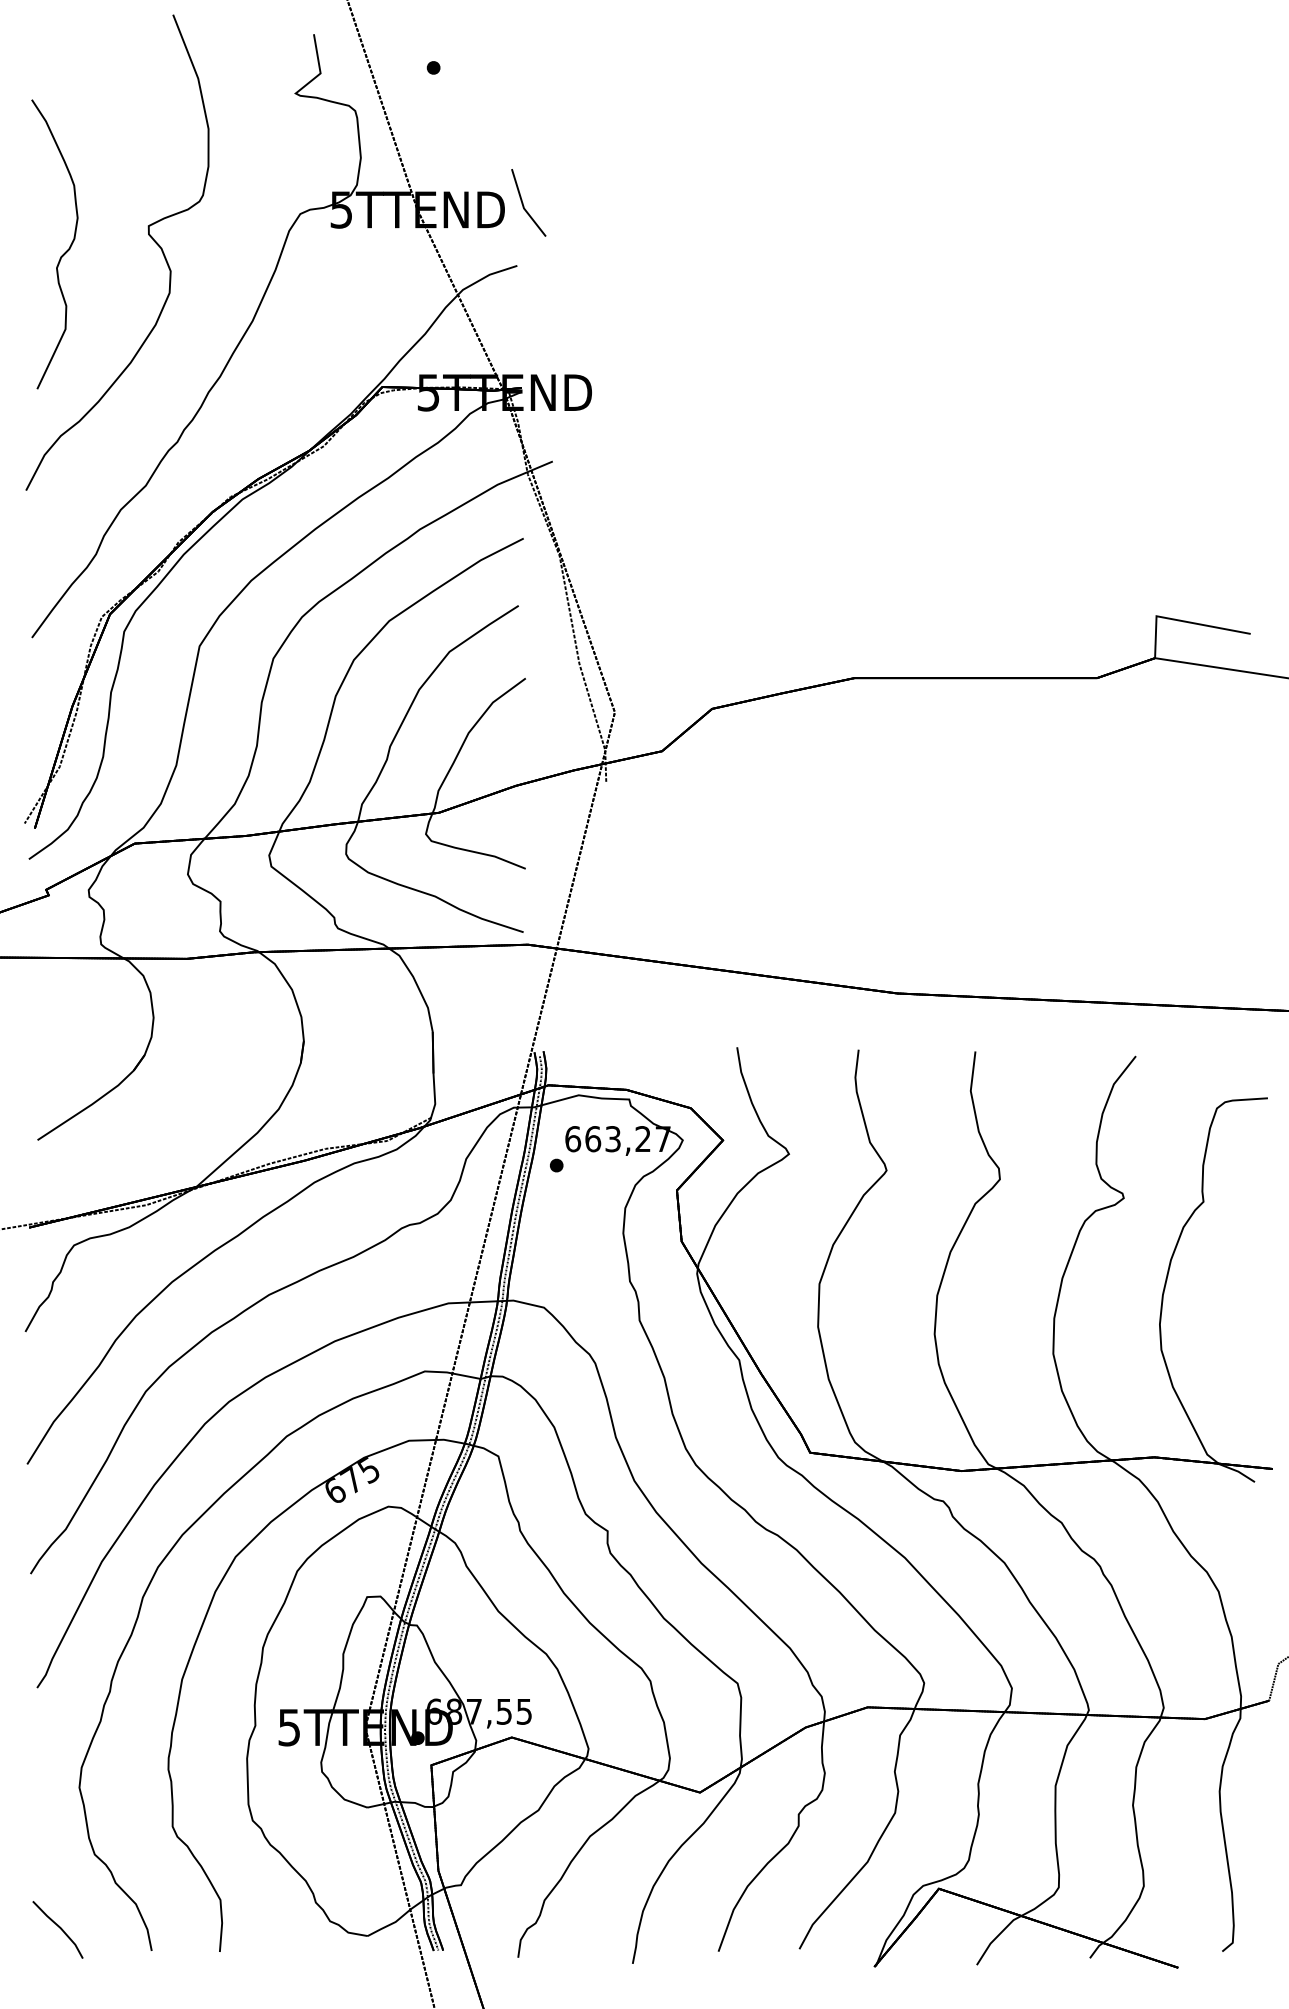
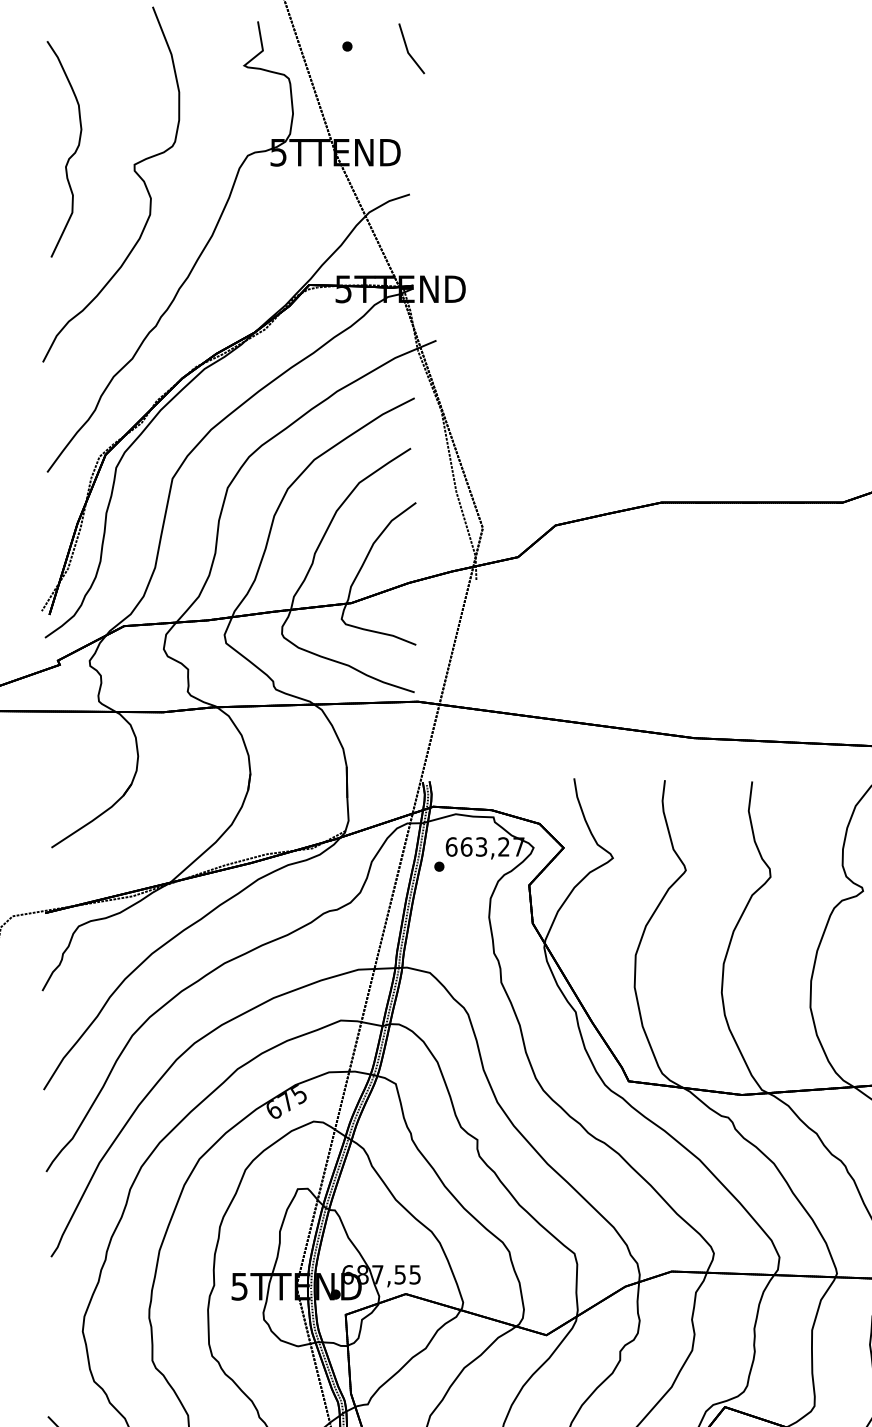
line: (523, 202) -> (407, 48), moved
curve: (63, 253) -> (70, 156), moved

